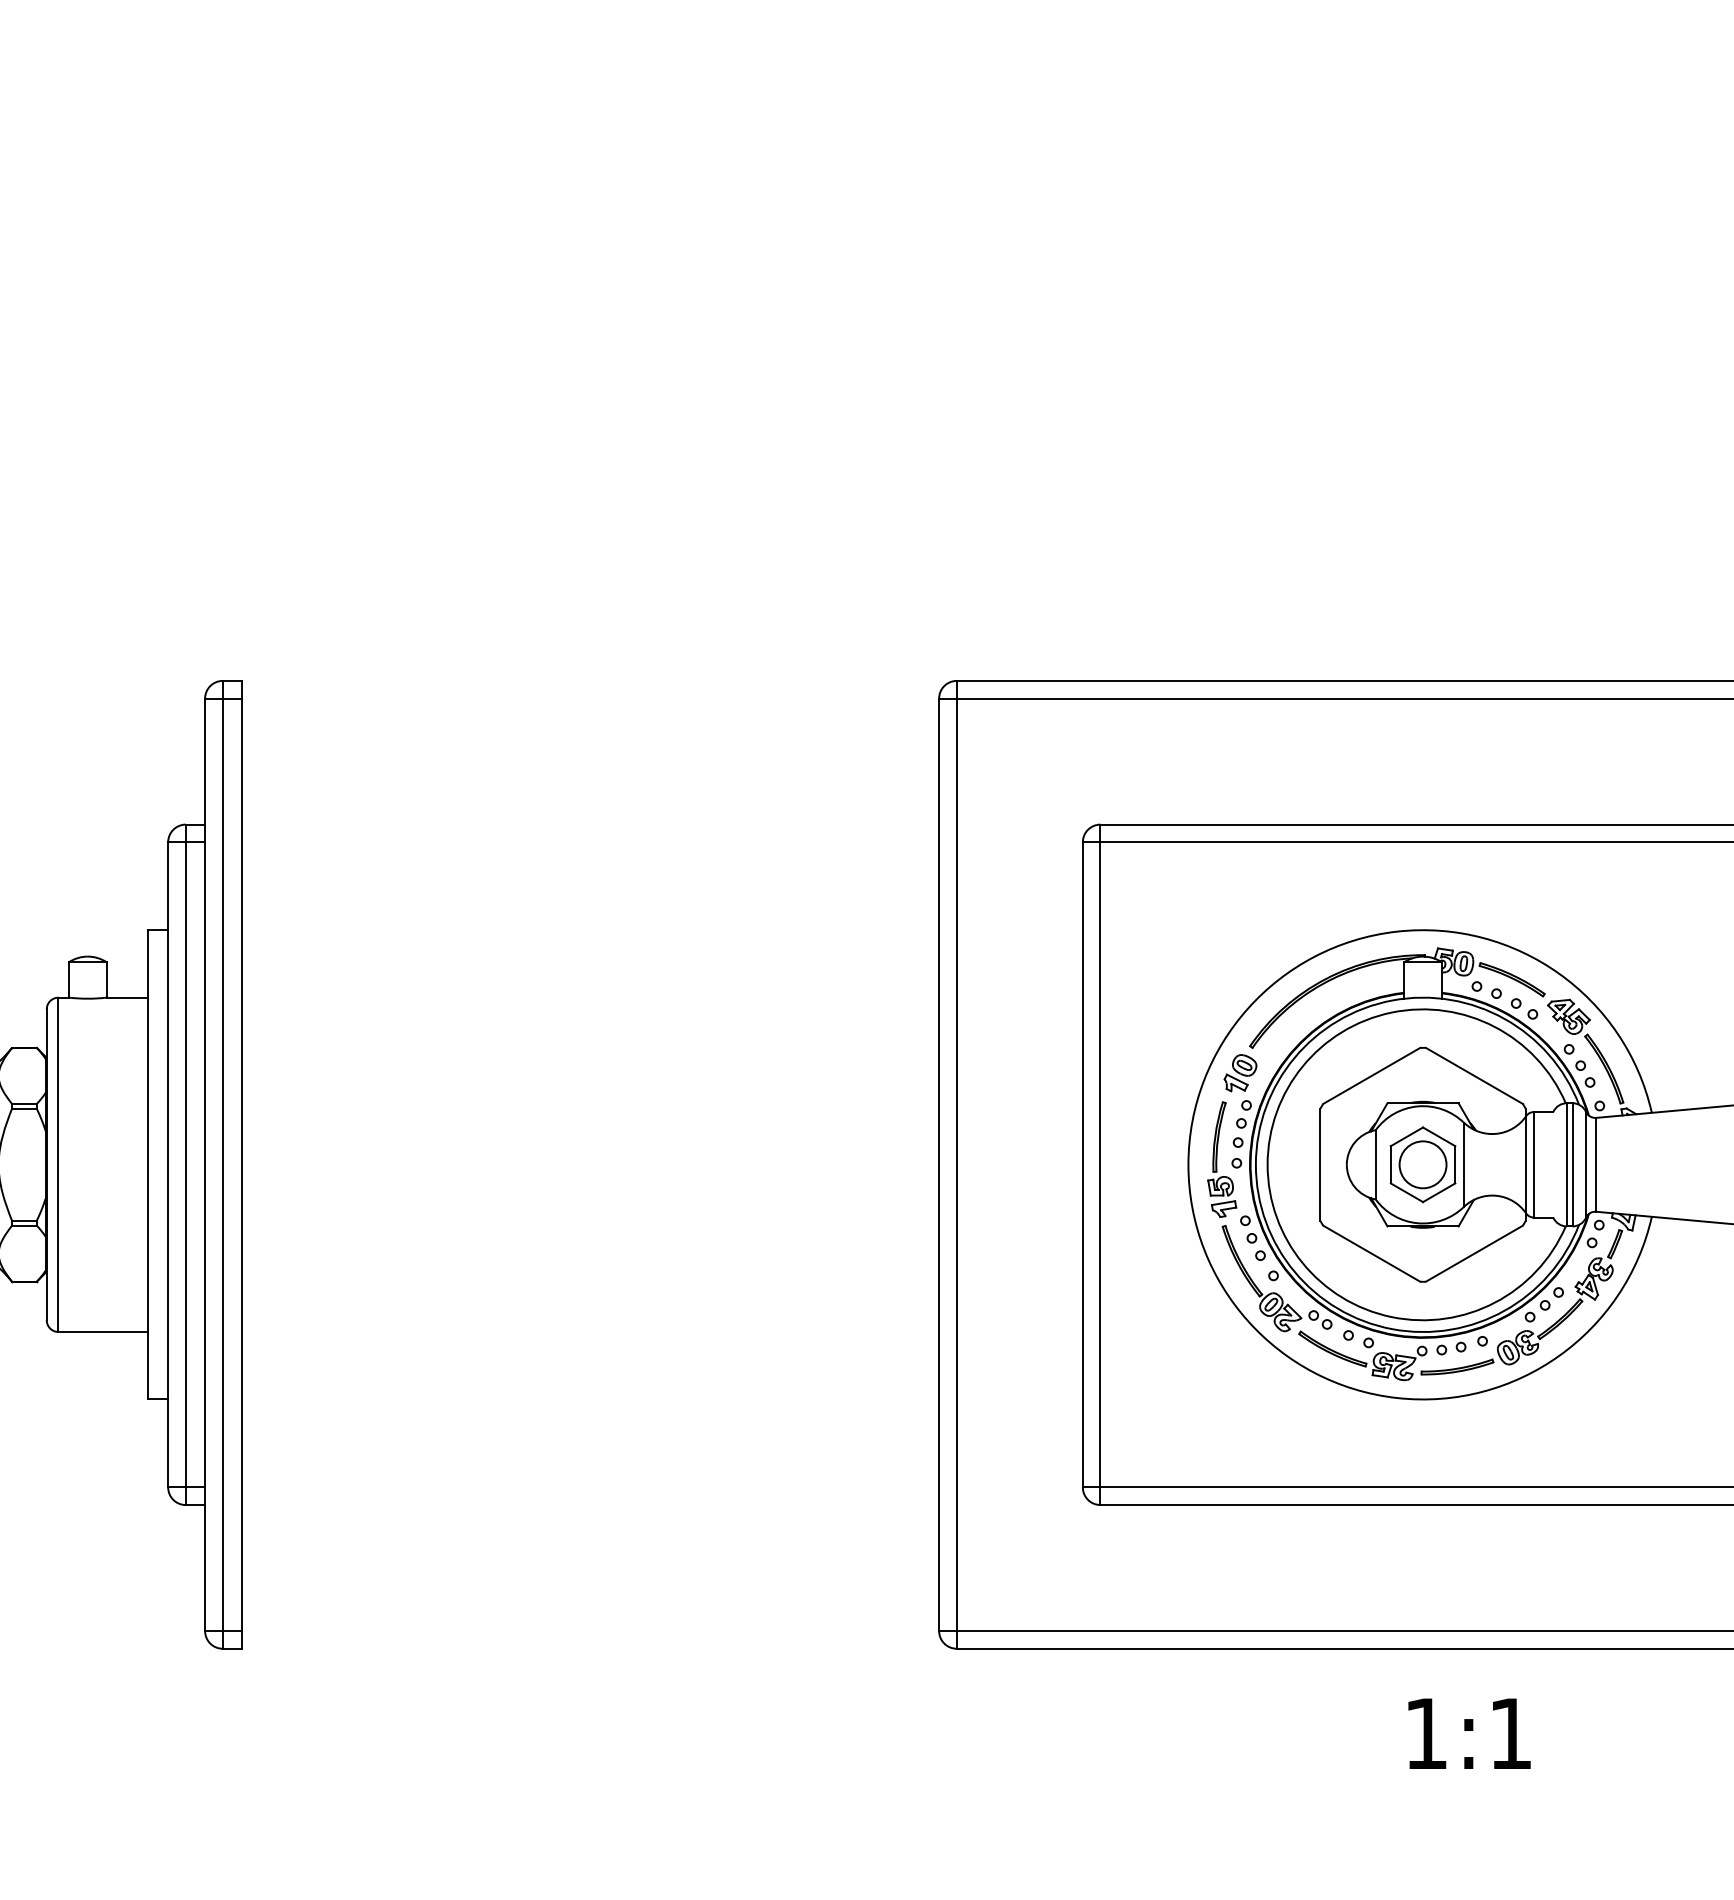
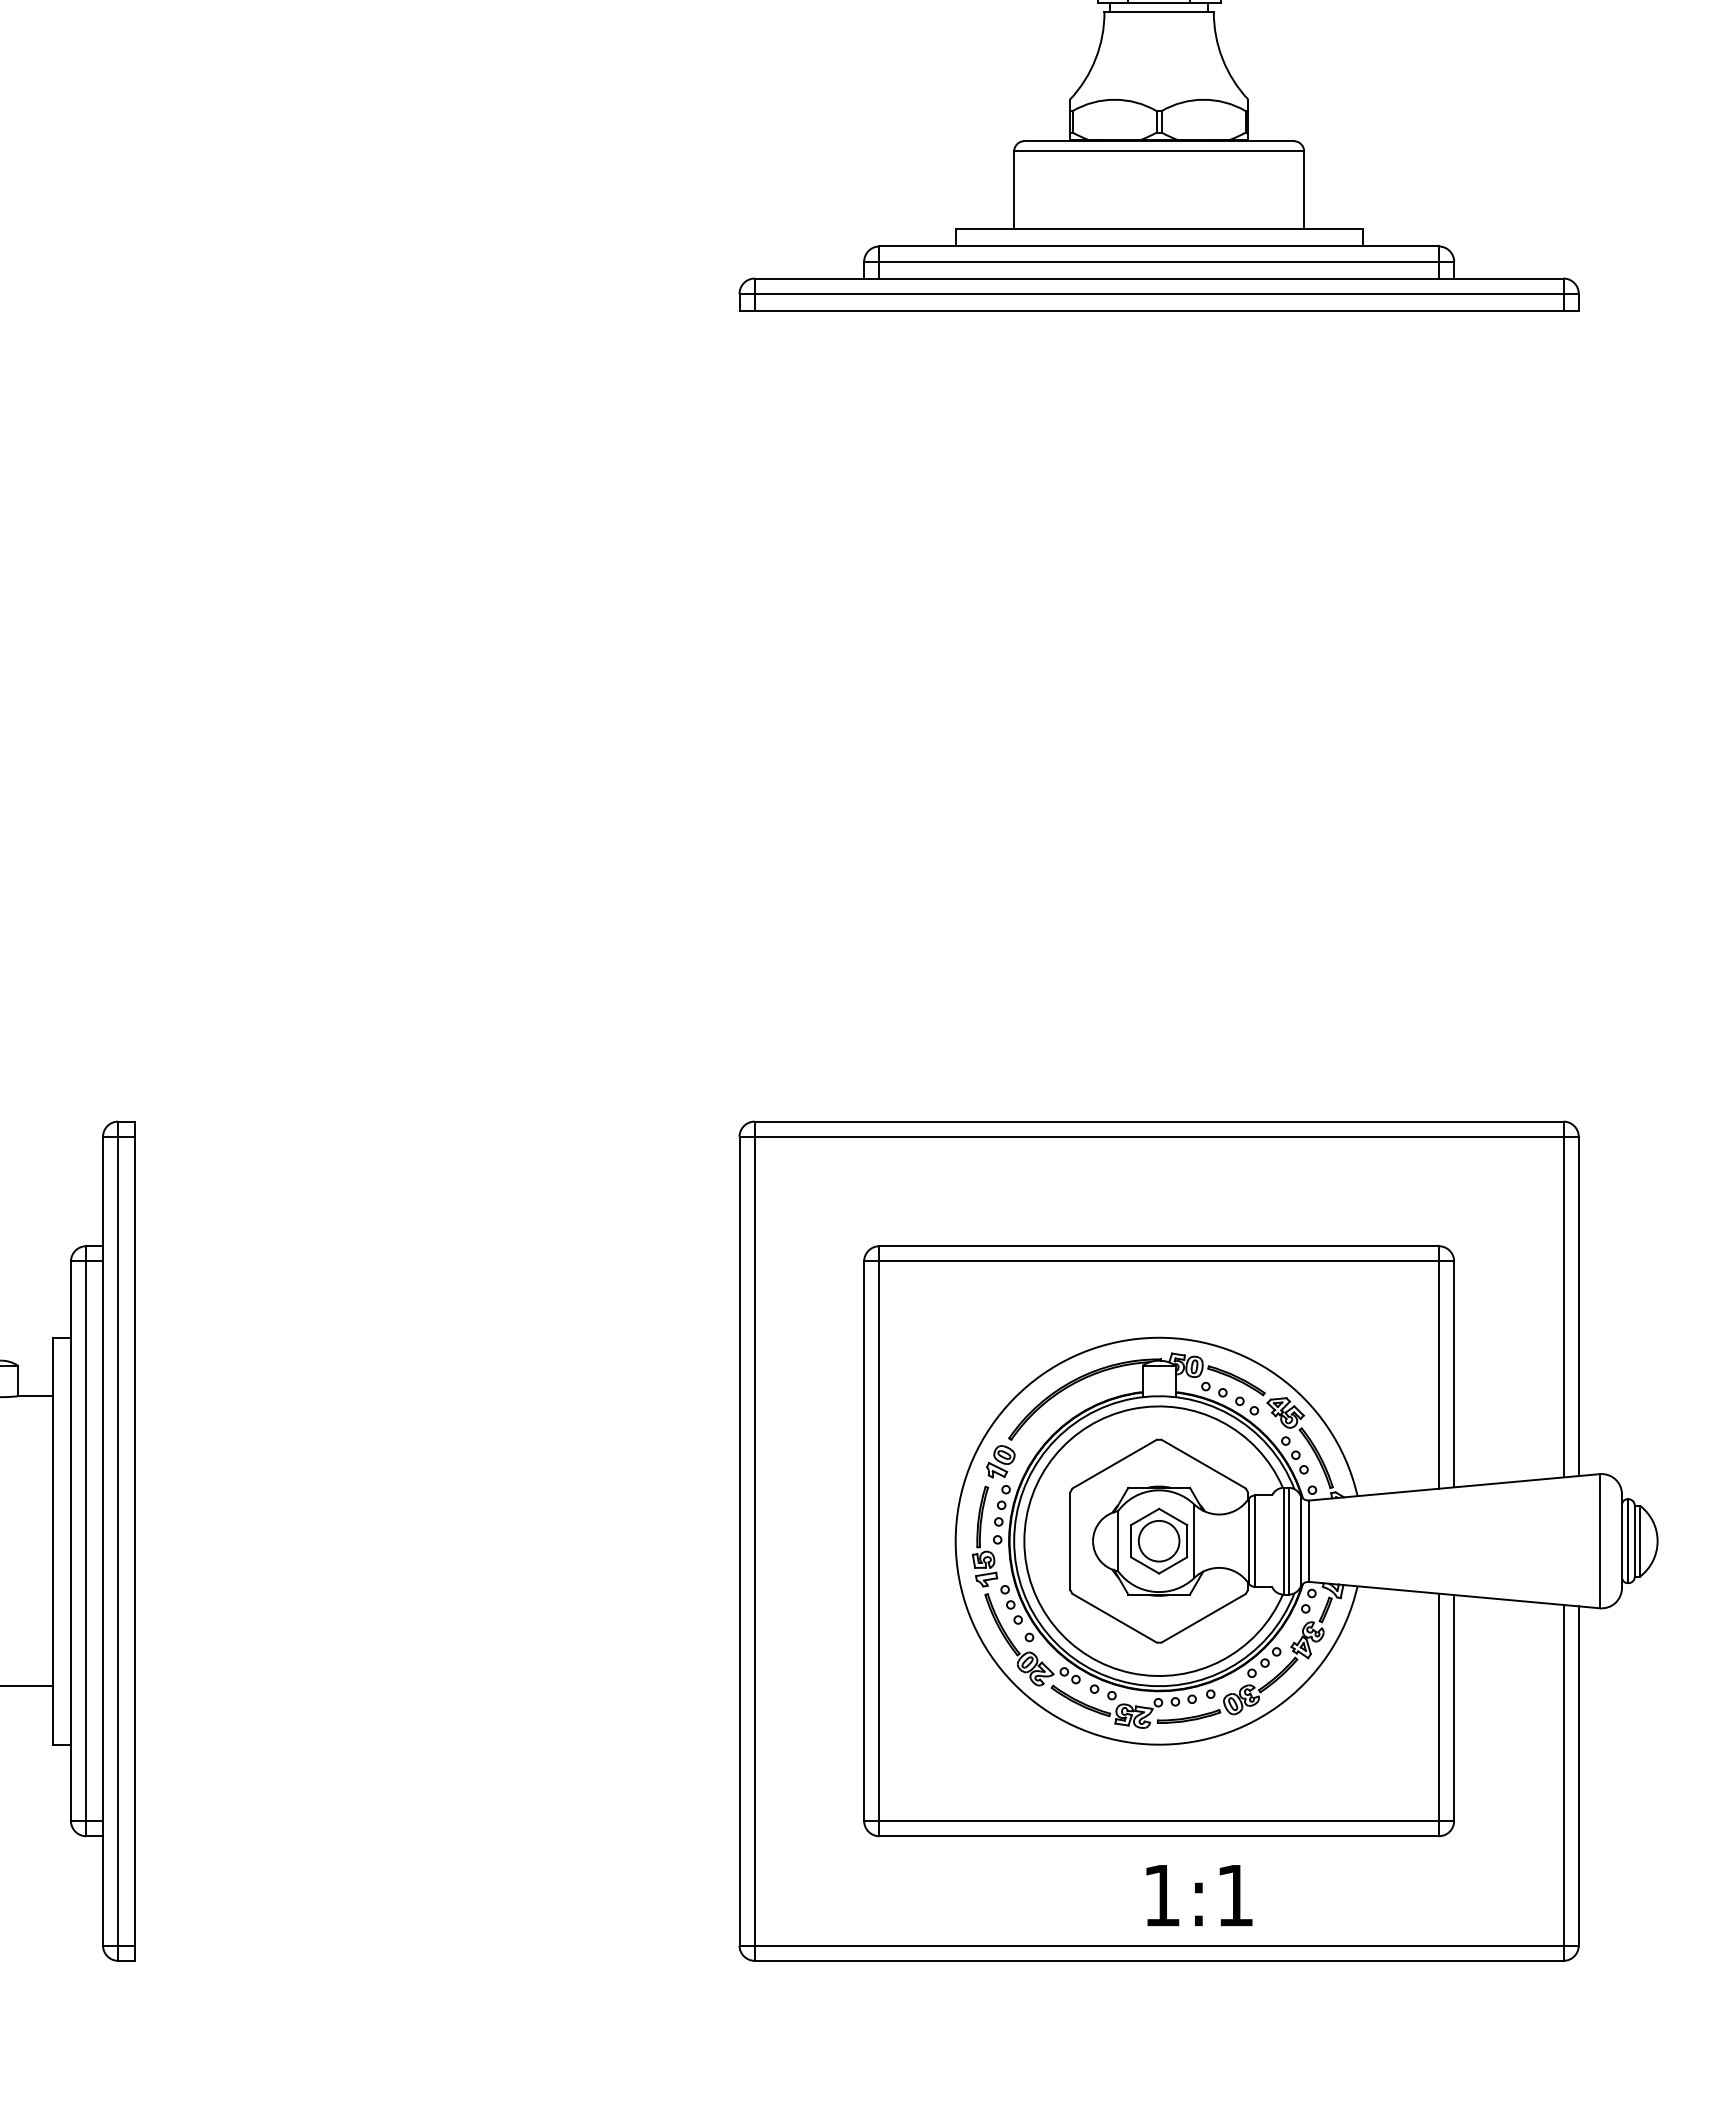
text: (1469, 1733) -> (1199, 1895), moved

